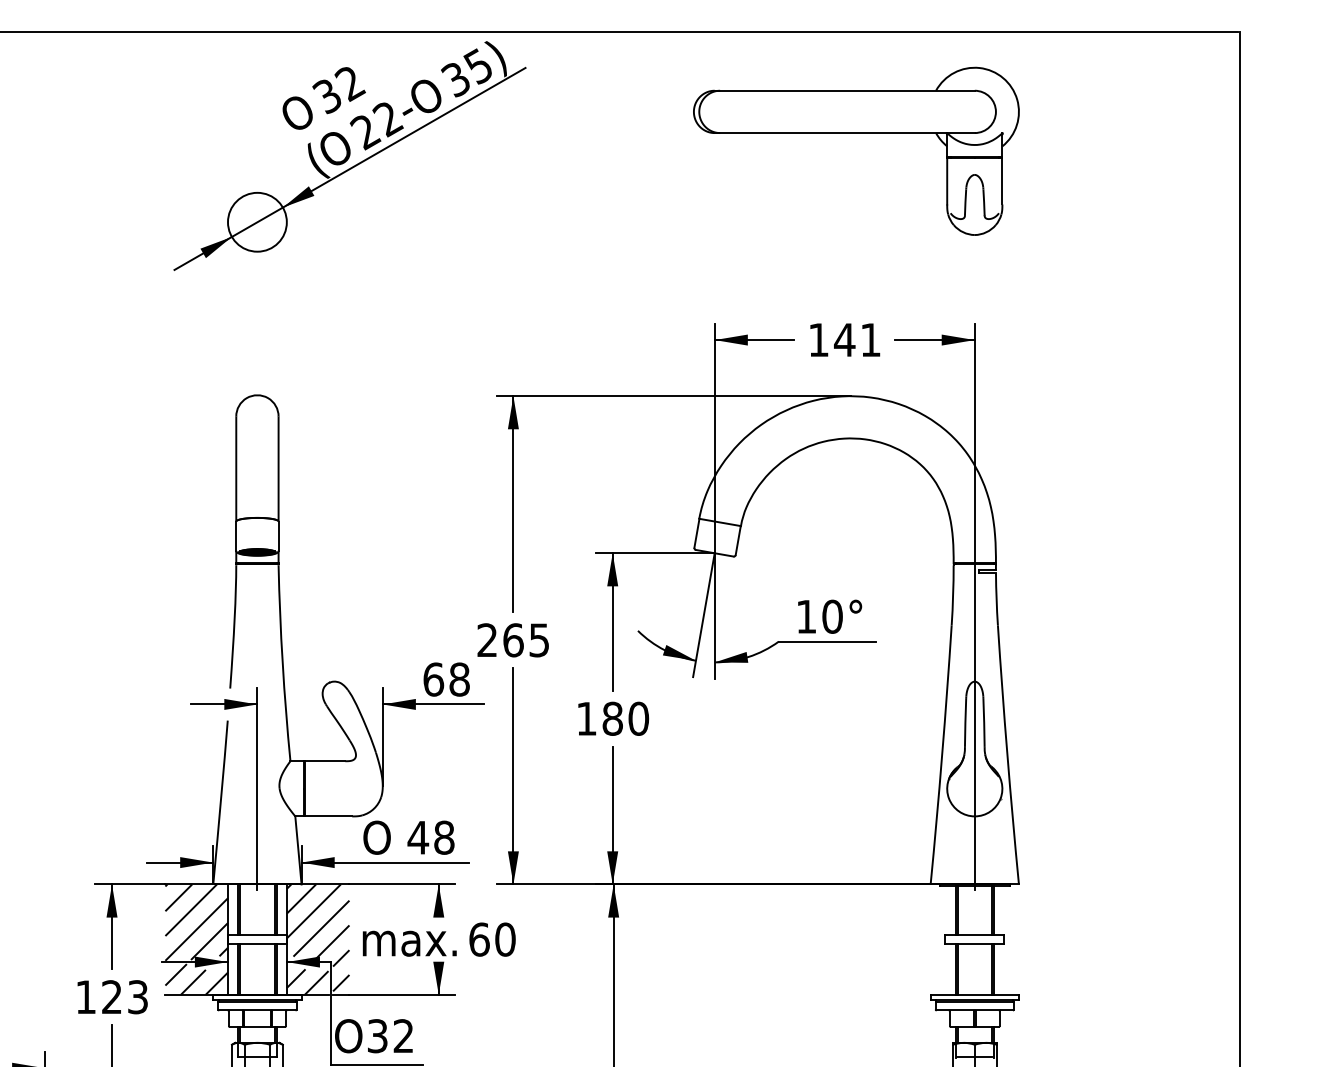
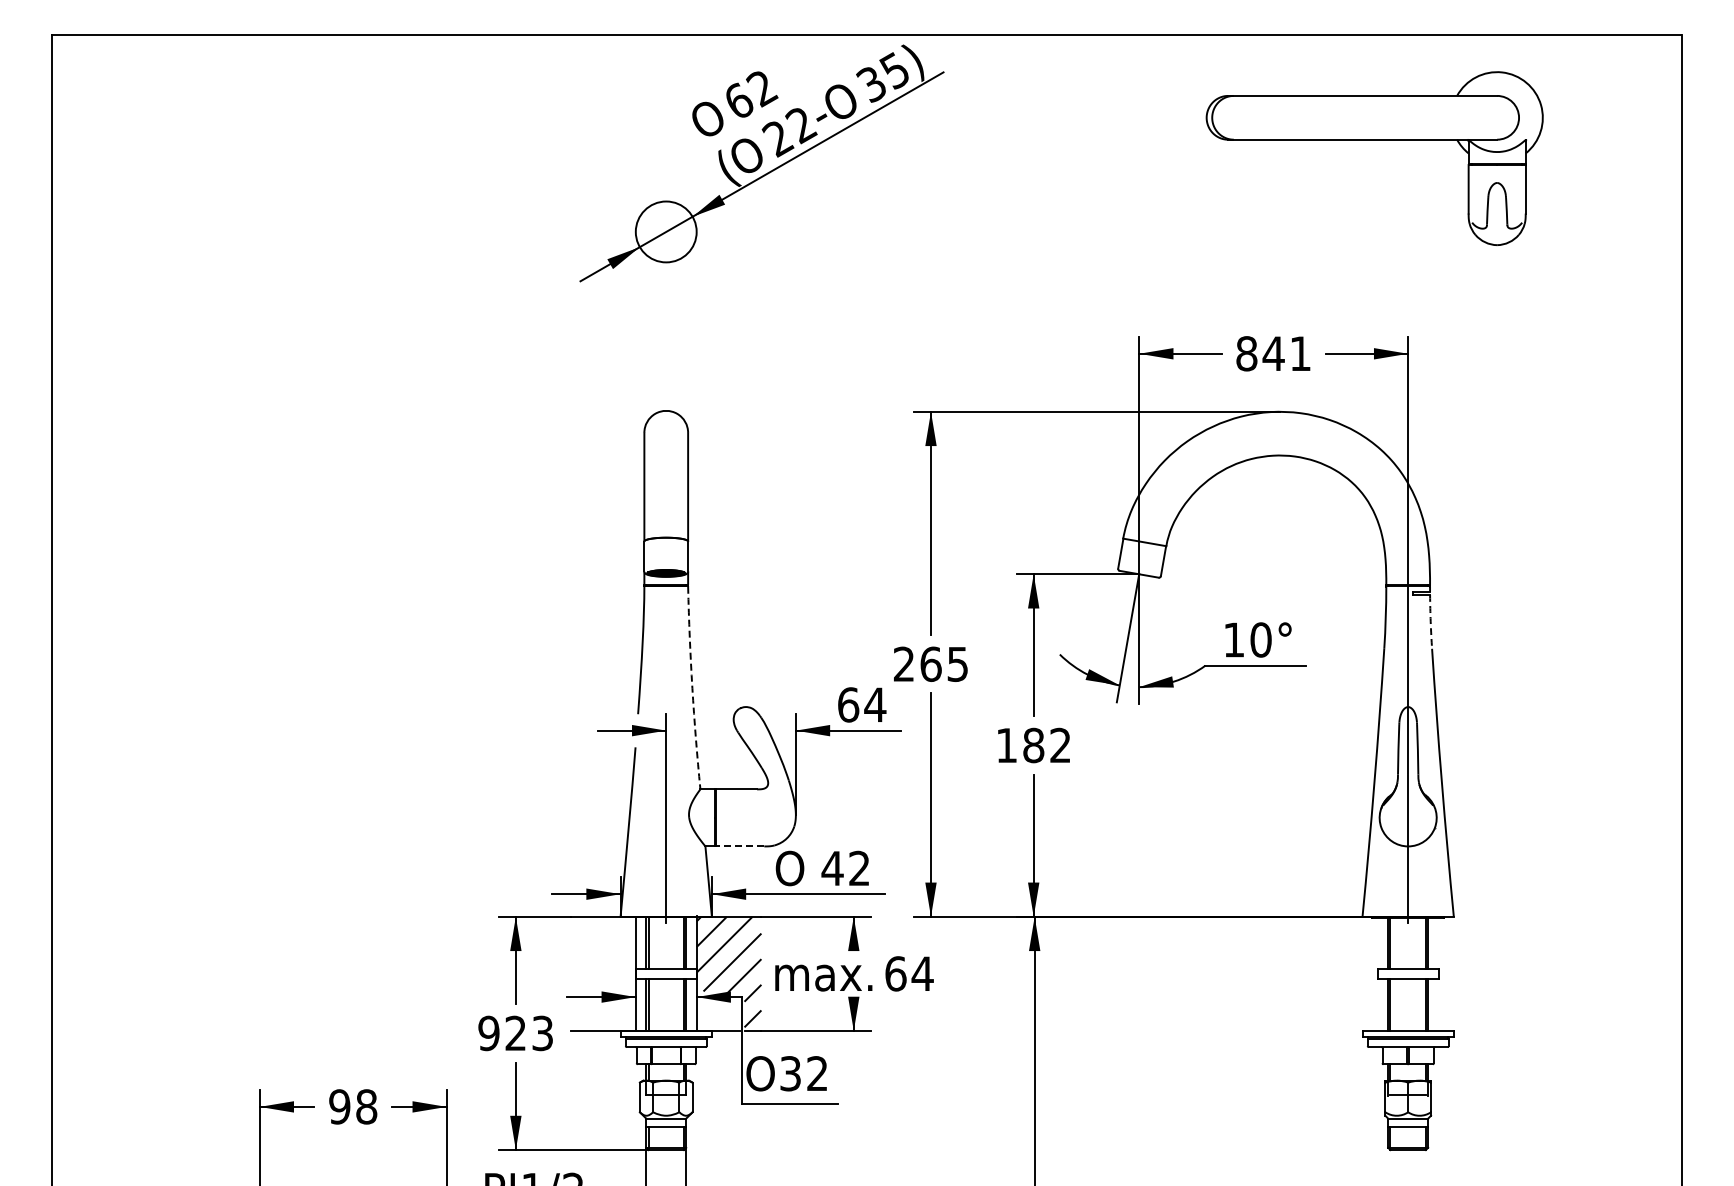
text: (327, 96) -> (738, 101), 32 -> 62
part: (856, 133) -> (1374, 140), moved
text: (818, 339) -> (1246, 353), 141 -> 841
arc: (996, 598) -> (1430, 621), solid -> dashed
arc: (282, 663) -> (692, 688), solid -> dashed
text: (459, 679) -> (875, 704), 68 -> 64
text: (638, 718) -> (1060, 745), 180 -> 182
line: (328, 816) -> (739, 846), solid -> dashed
text: (444, 837) -> (859, 868), 48 -> 42
hatch: (196, 939) -> (603, 973), removed
text: (505, 939) -> (922, 973), 60 -> 64
hatch: (306, 981) -> (717, 1017), removed
text: (85, 997) -> (488, 1033), 123 -> 923

